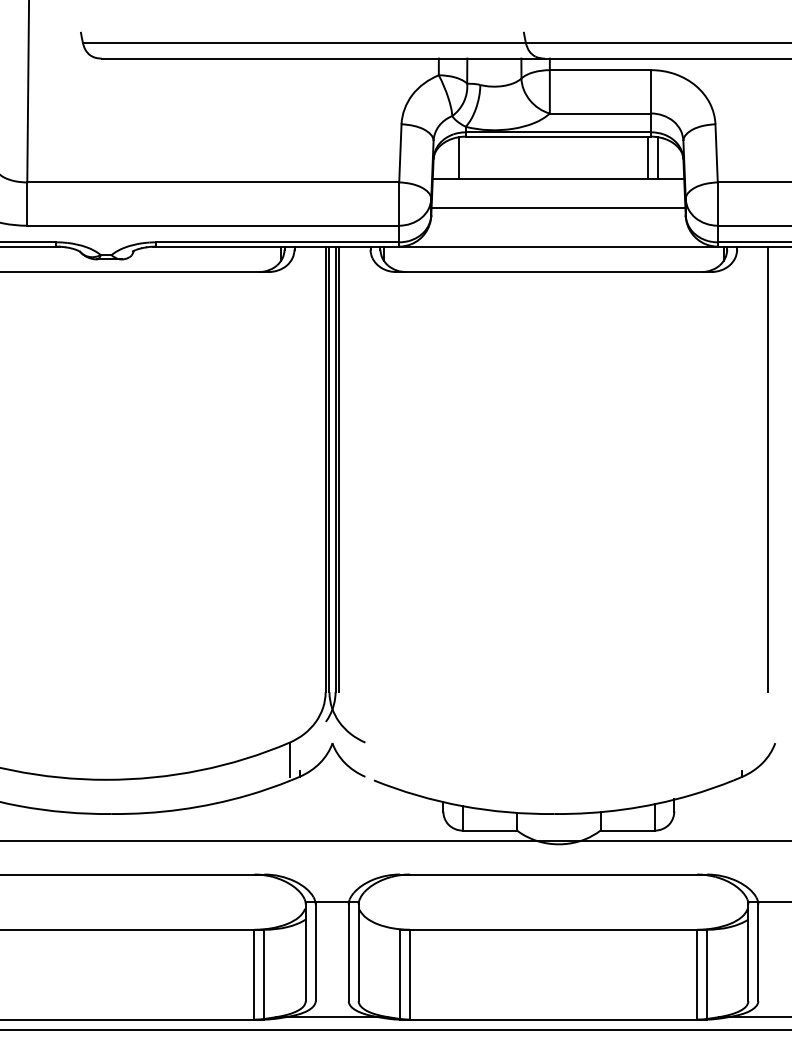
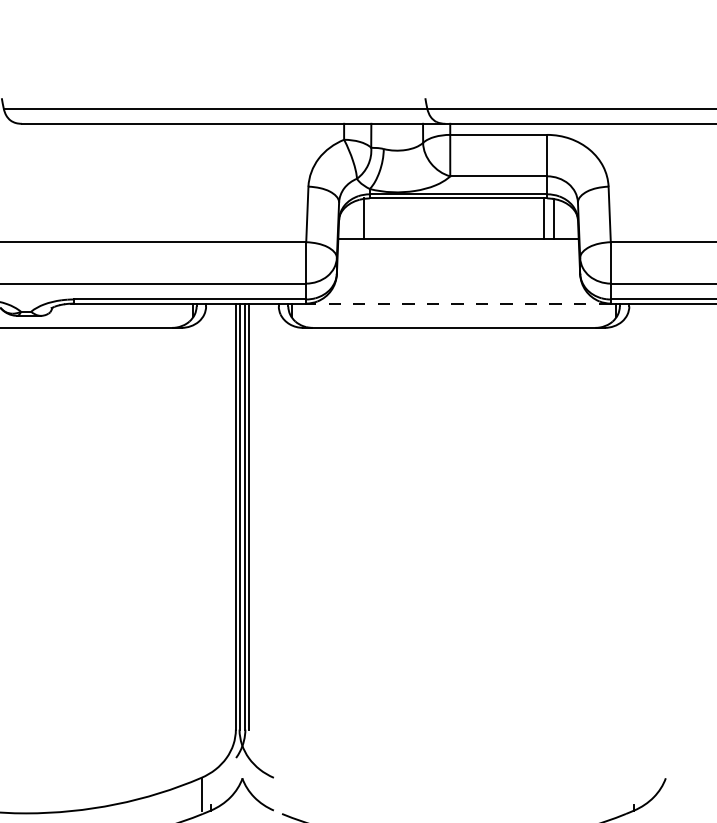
line: (558, 207) -> (458, 266), removed
line: (558, 246) -> (458, 303), solid -> dashed
line: (768, 469) -> (659, 516), removed

